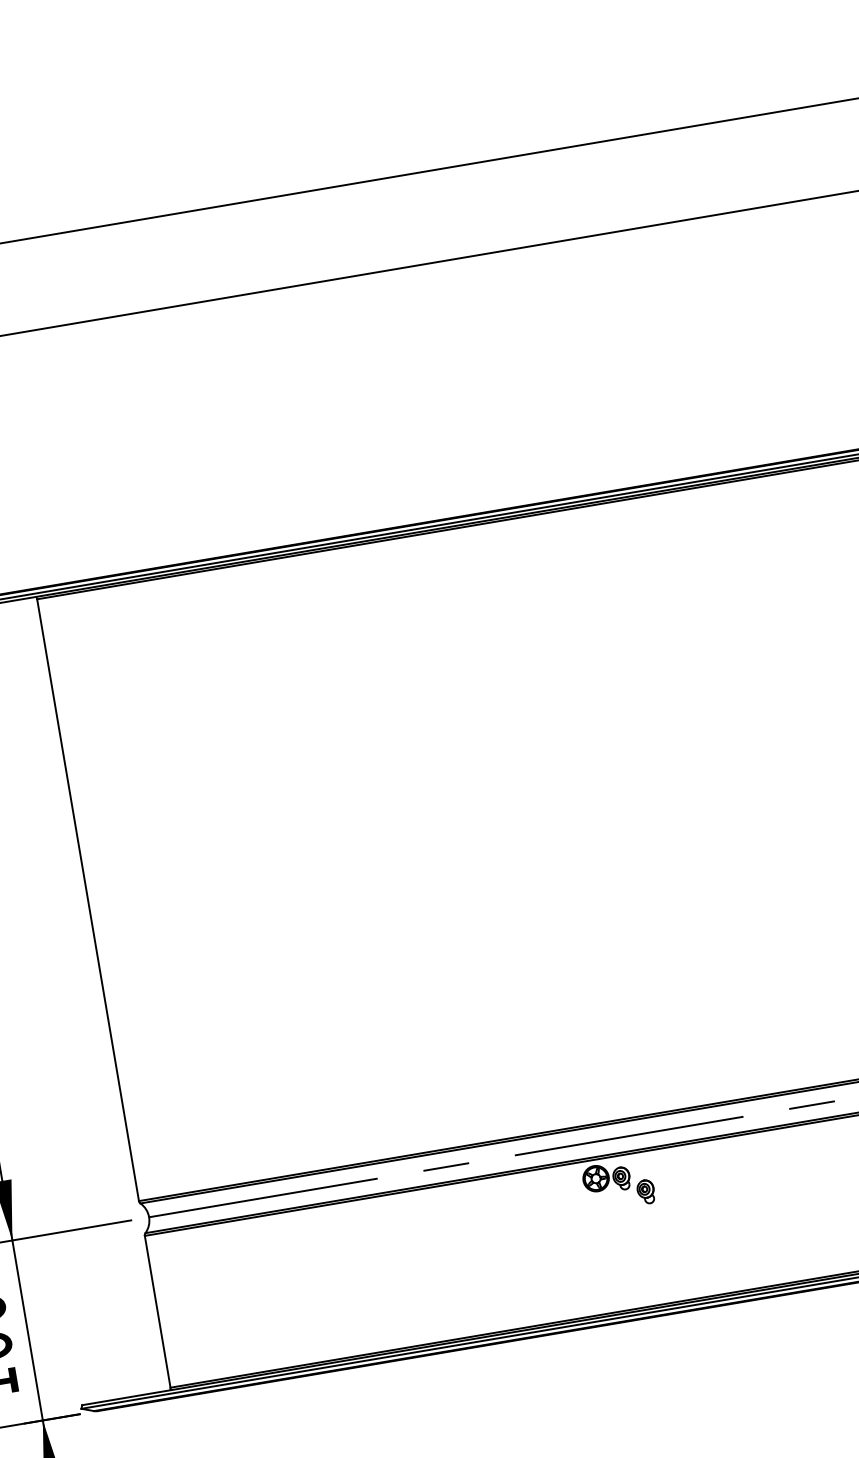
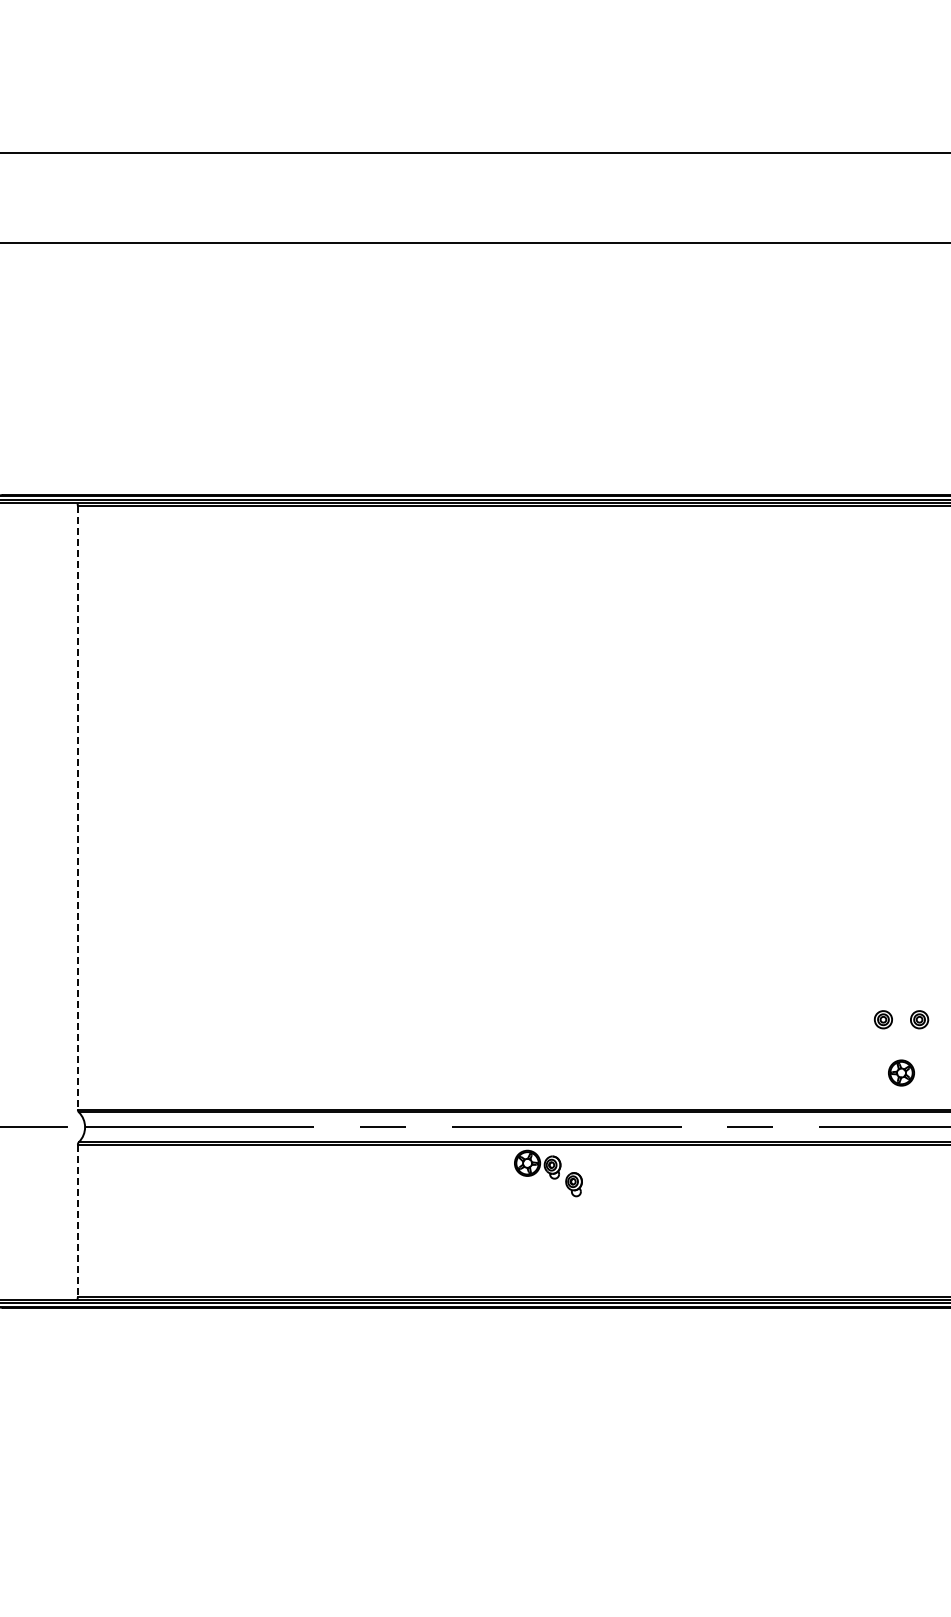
line: (87, 899) -> (77, 807), solid -> dashed
line: (157, 1312) -> (77, 1221), solid -> dashed

